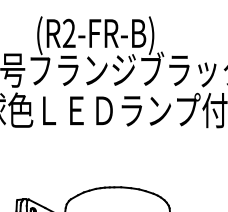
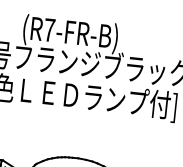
text: (68, 32) -> (48, 29), (R2-FR-B) -> (R7-FR-B)

